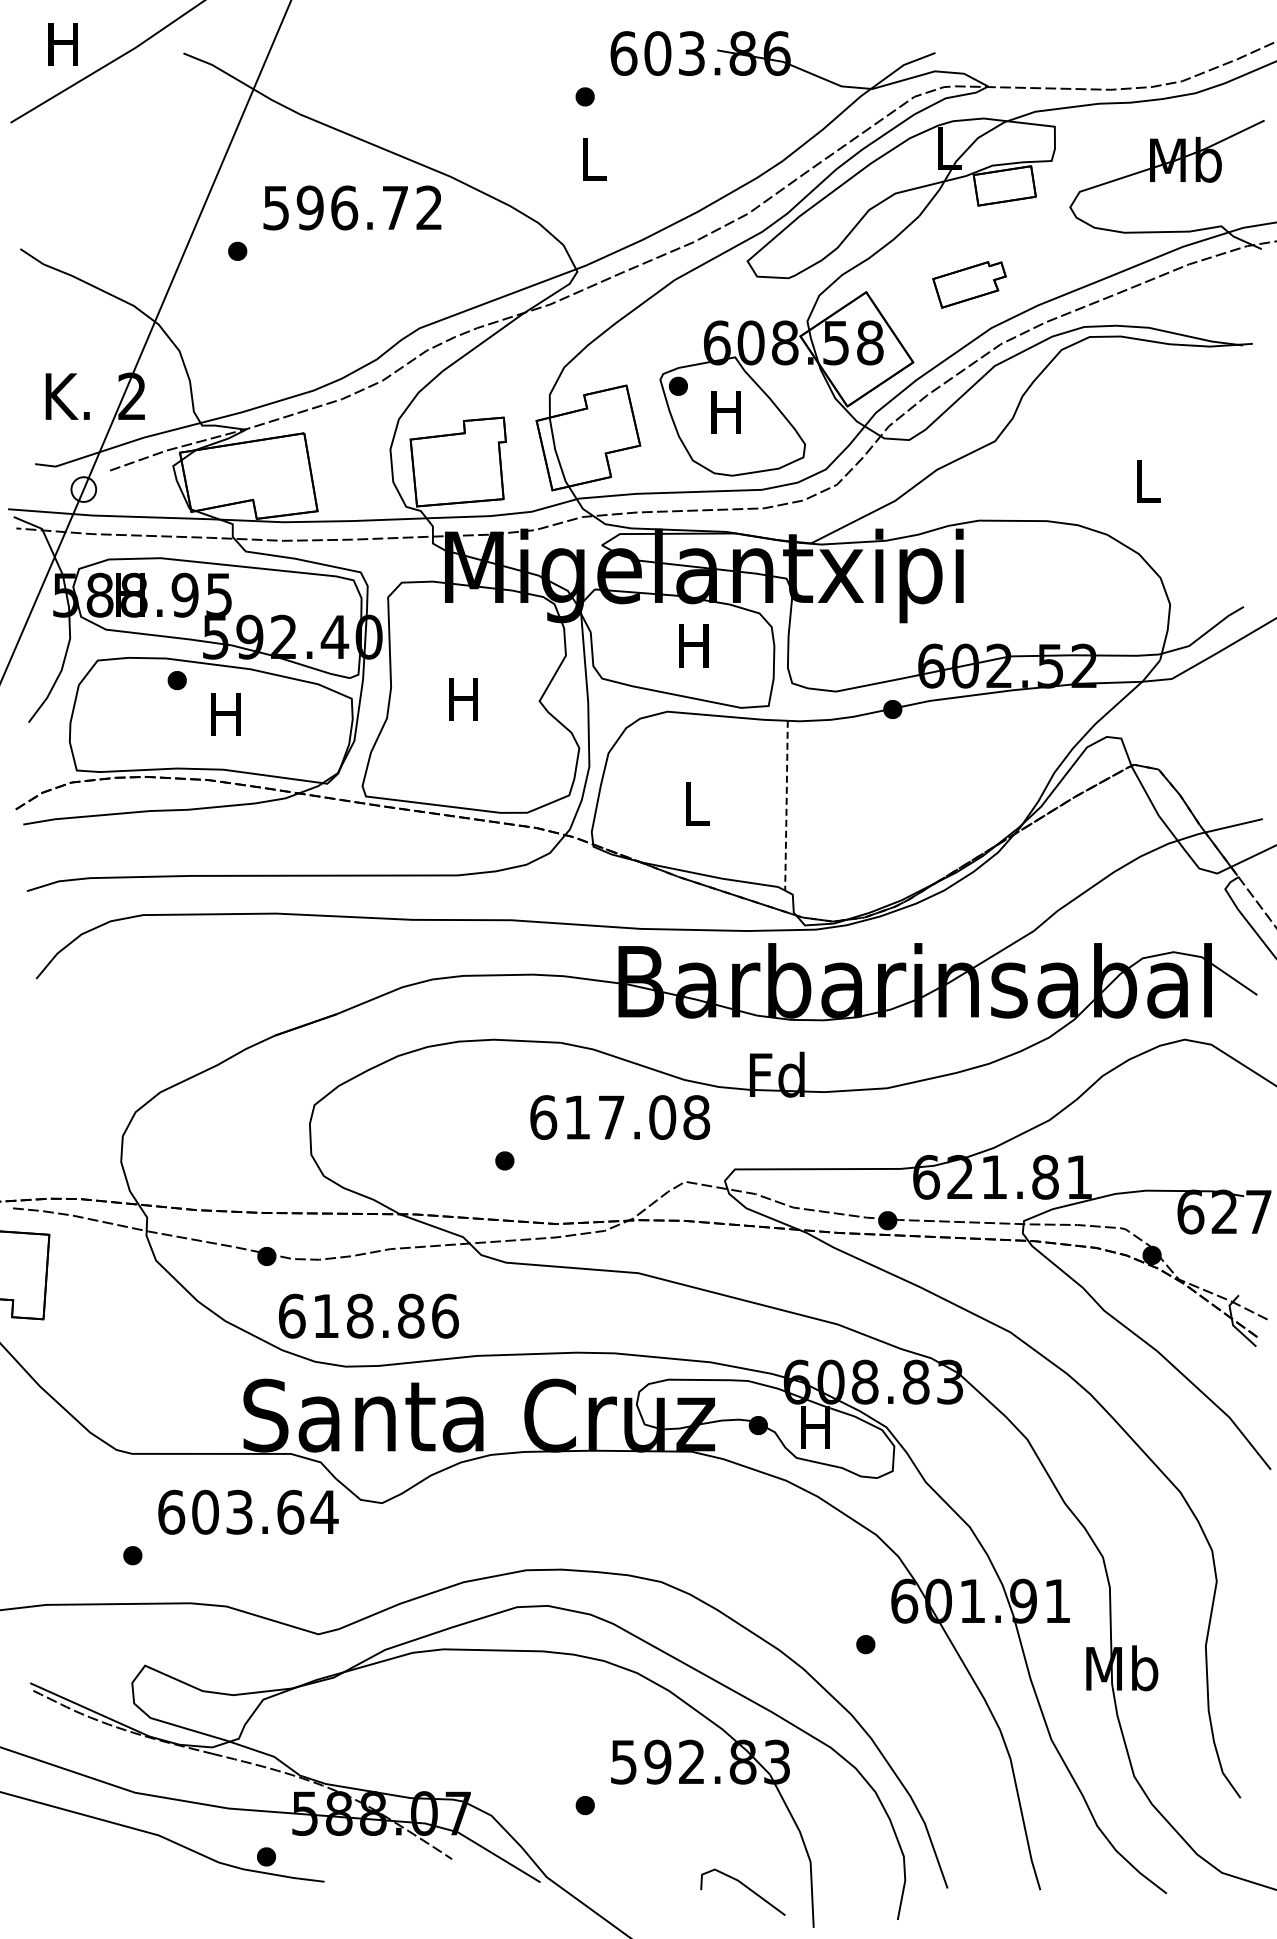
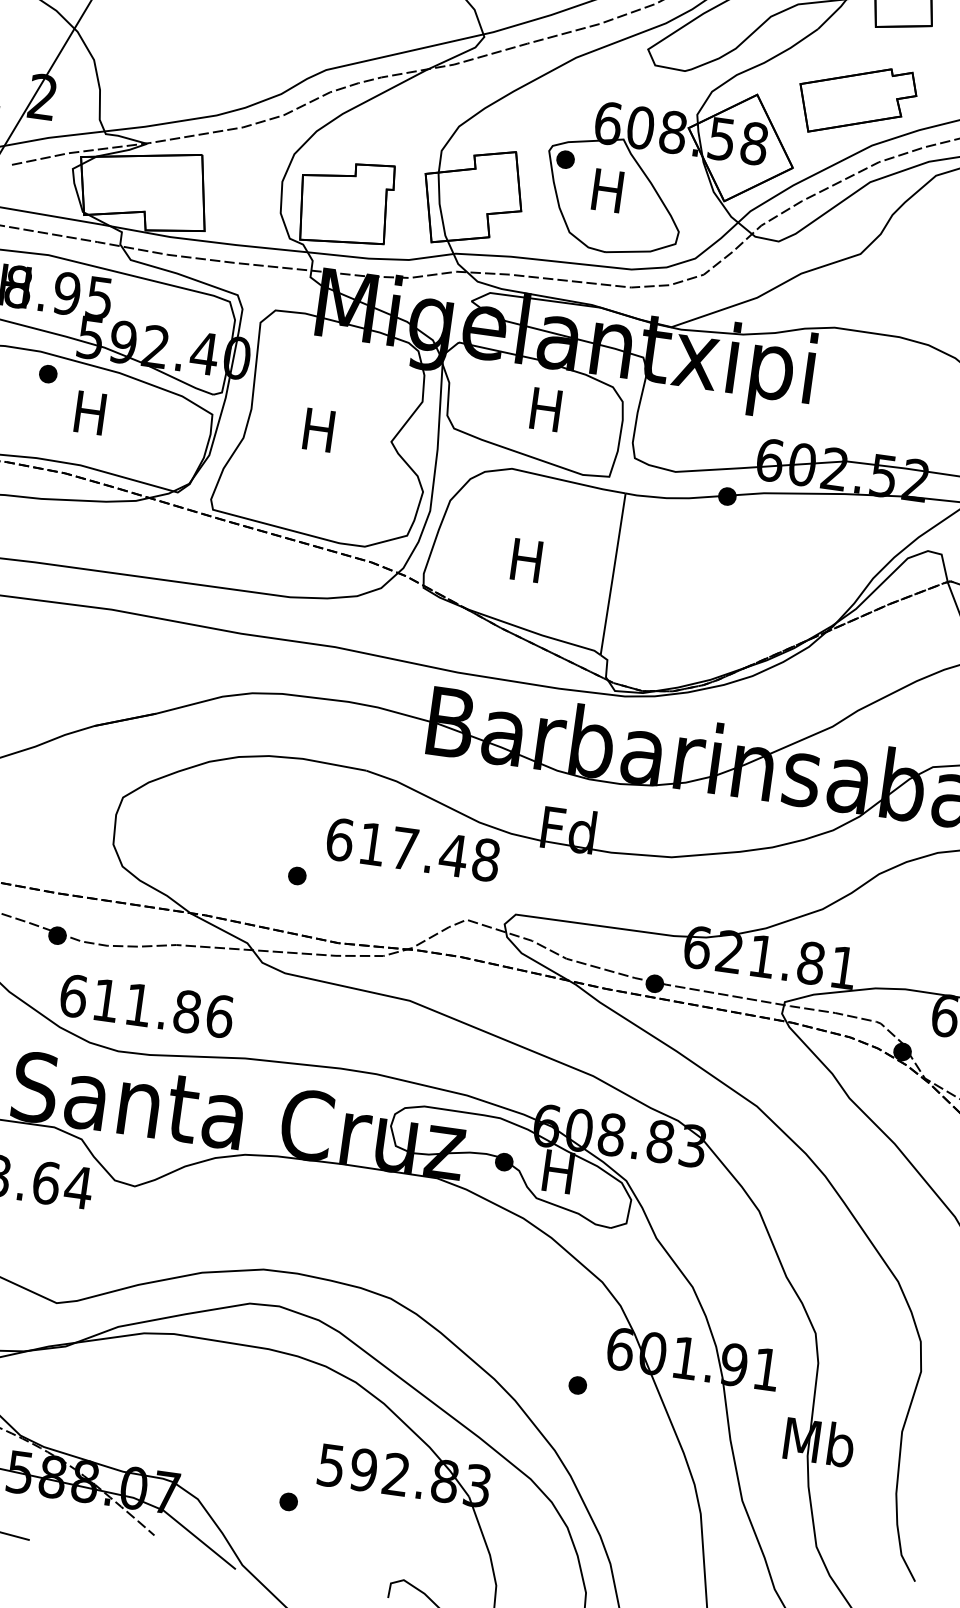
part: (969, 284) -> (856, 101), size x1.67
text: (695, 803) -> (526, 560), L -> H
line: (786, 806) -> (613, 575), dashed -> solid
text: (662, 1117) -> (453, 855), 617.08 -> 617.48
text: (360, 1315) -> (139, 1004), 618.86 -> 611.86

